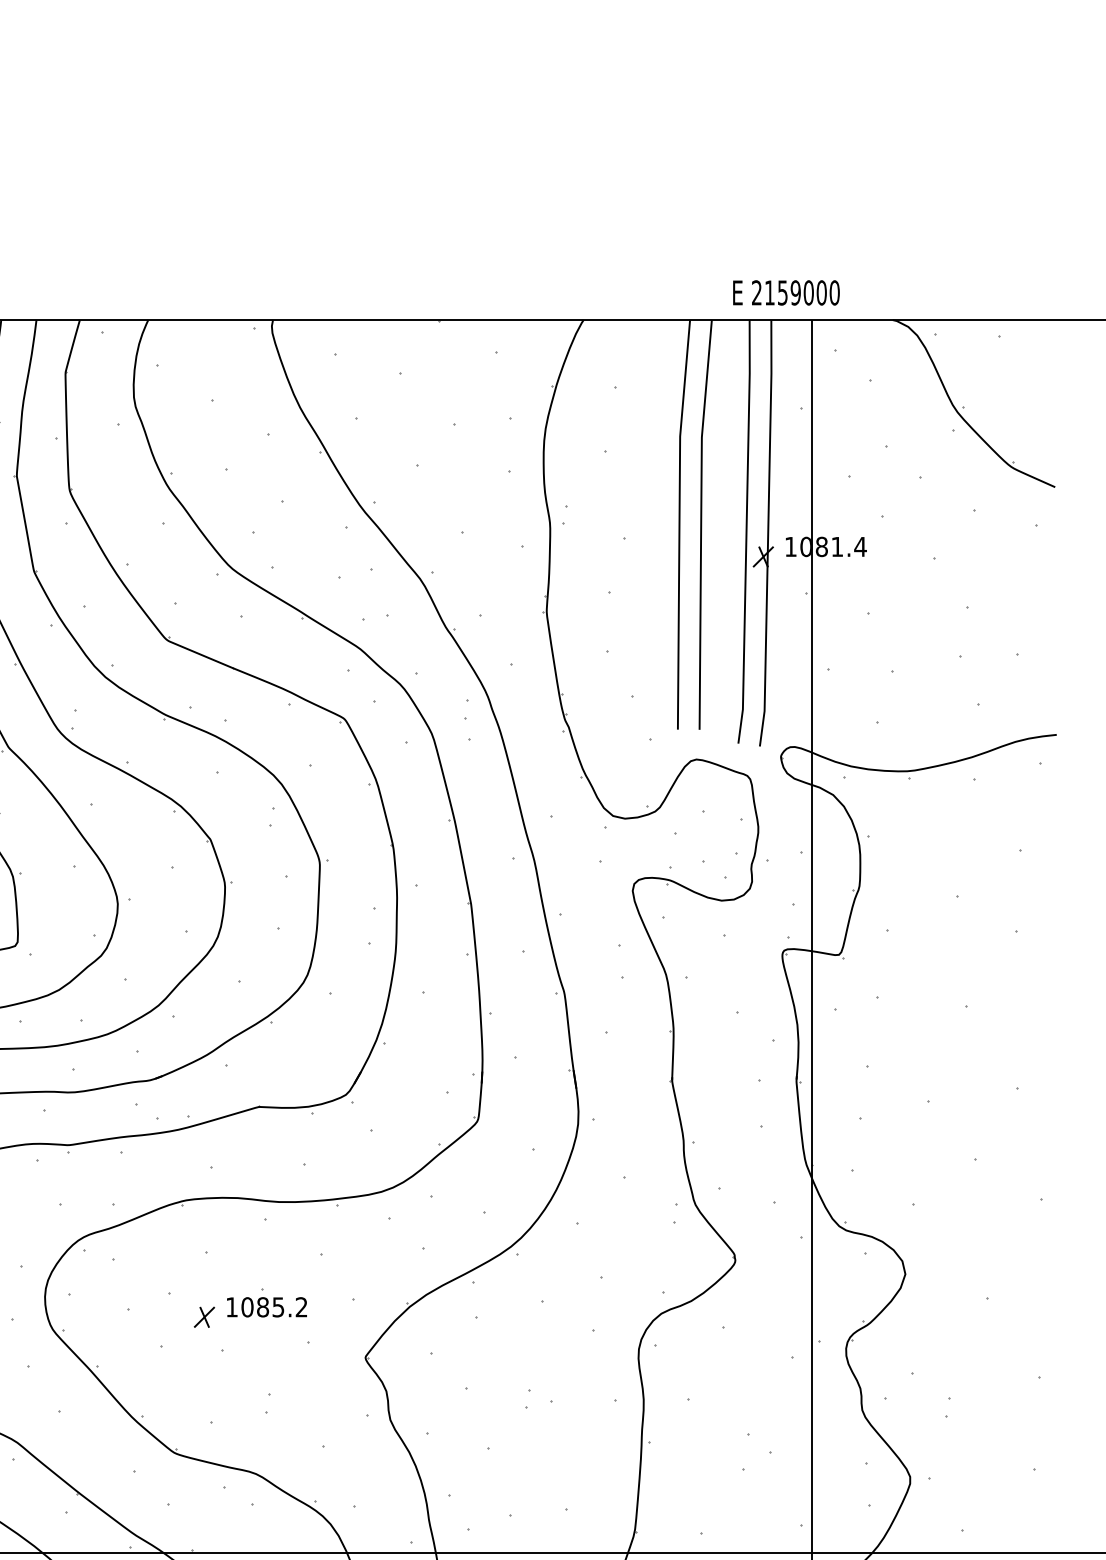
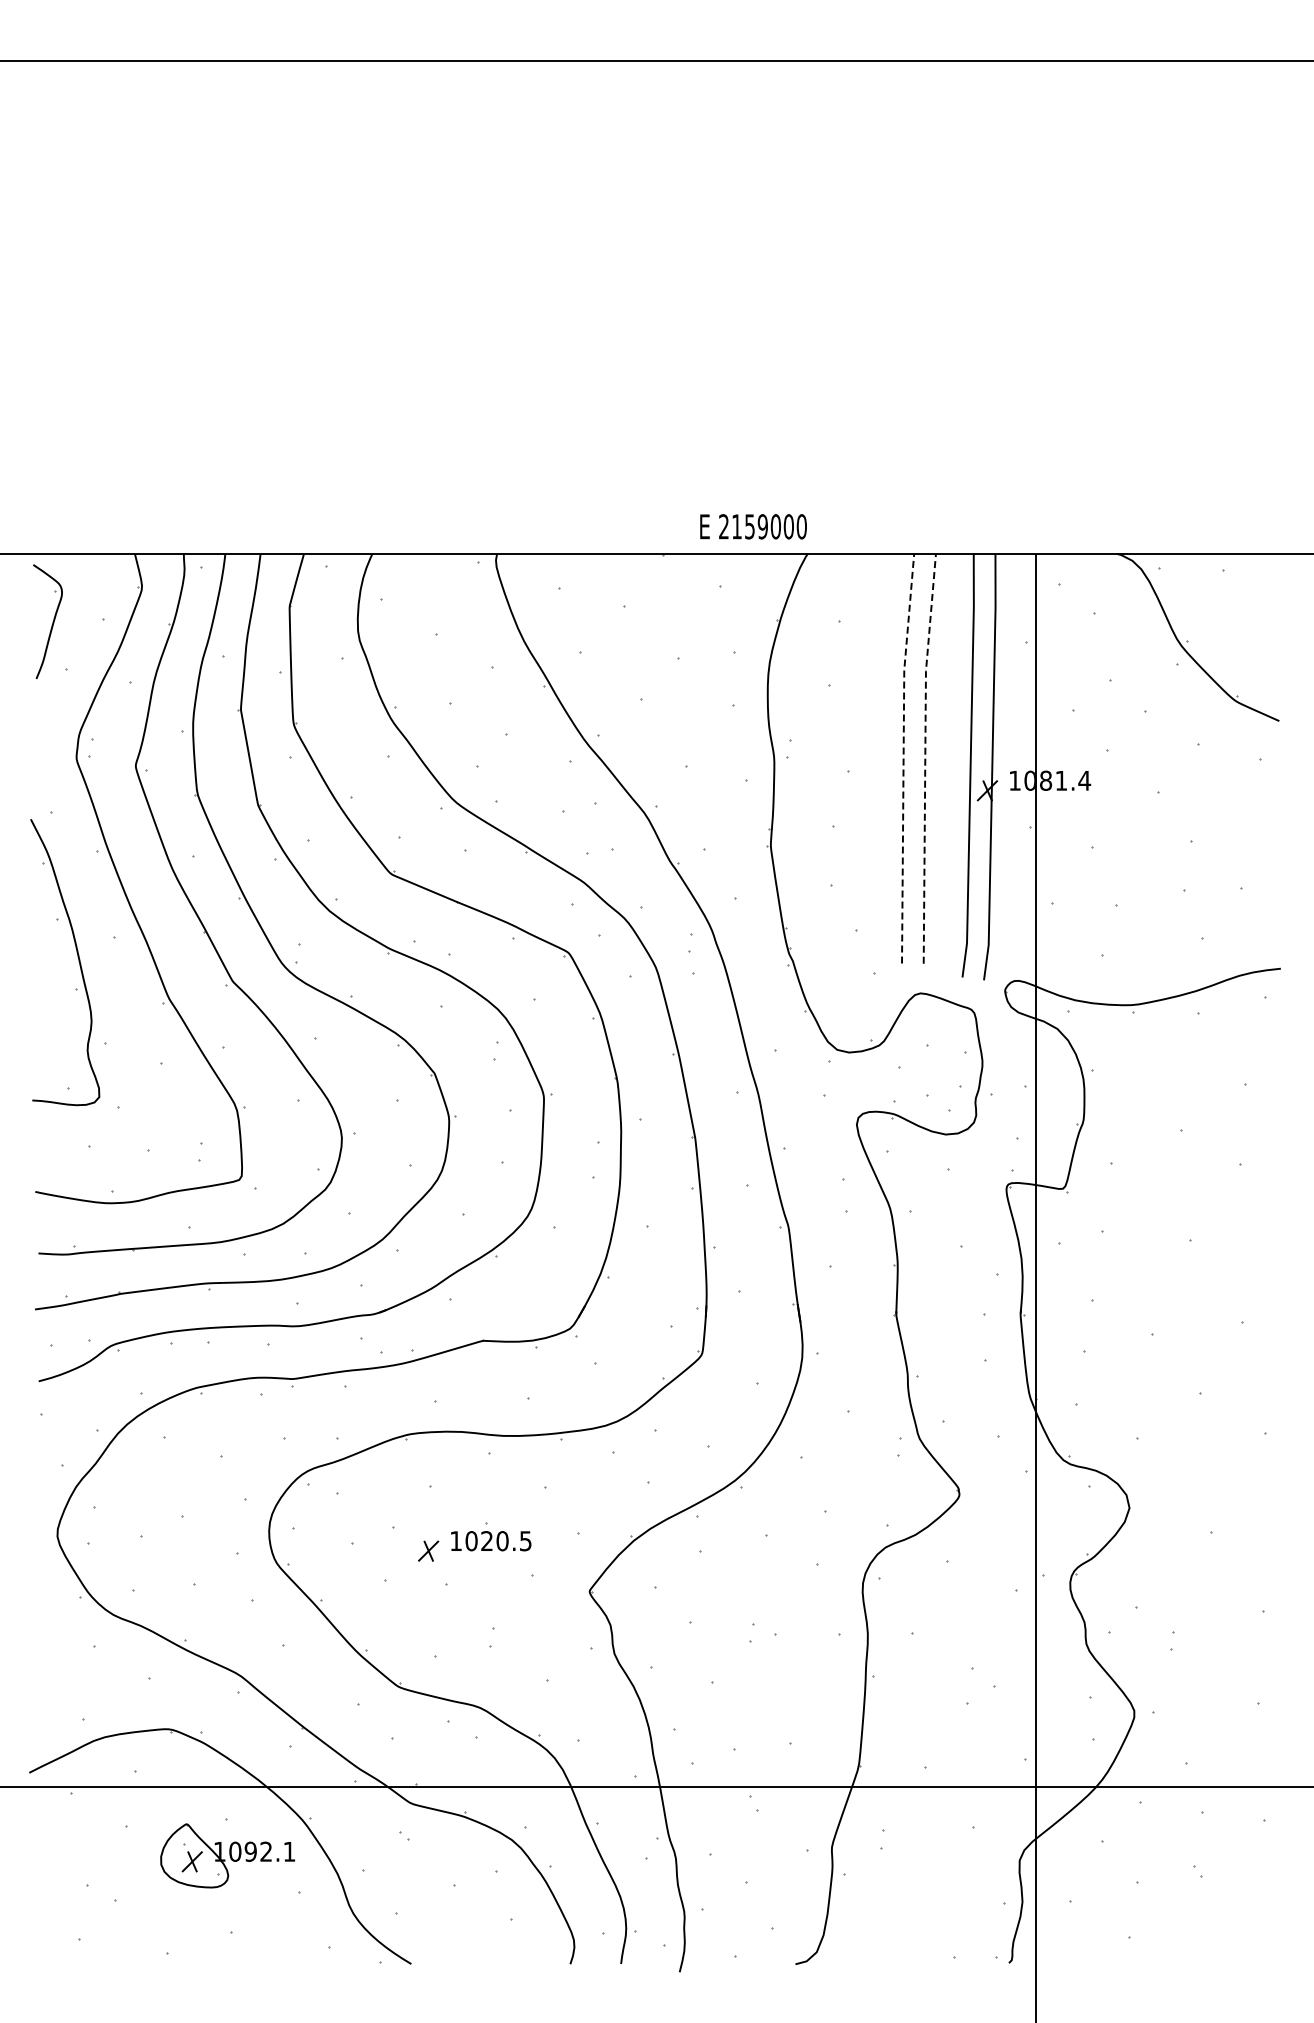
text: (786, 292) -> (753, 526), moved
line: (679, 524) -> (903, 758), solid -> dashed
line: (701, 524) -> (925, 758), solid -> dashed
text: (282, 1307) -> (506, 1541), 1085.2 -> 1020.5

